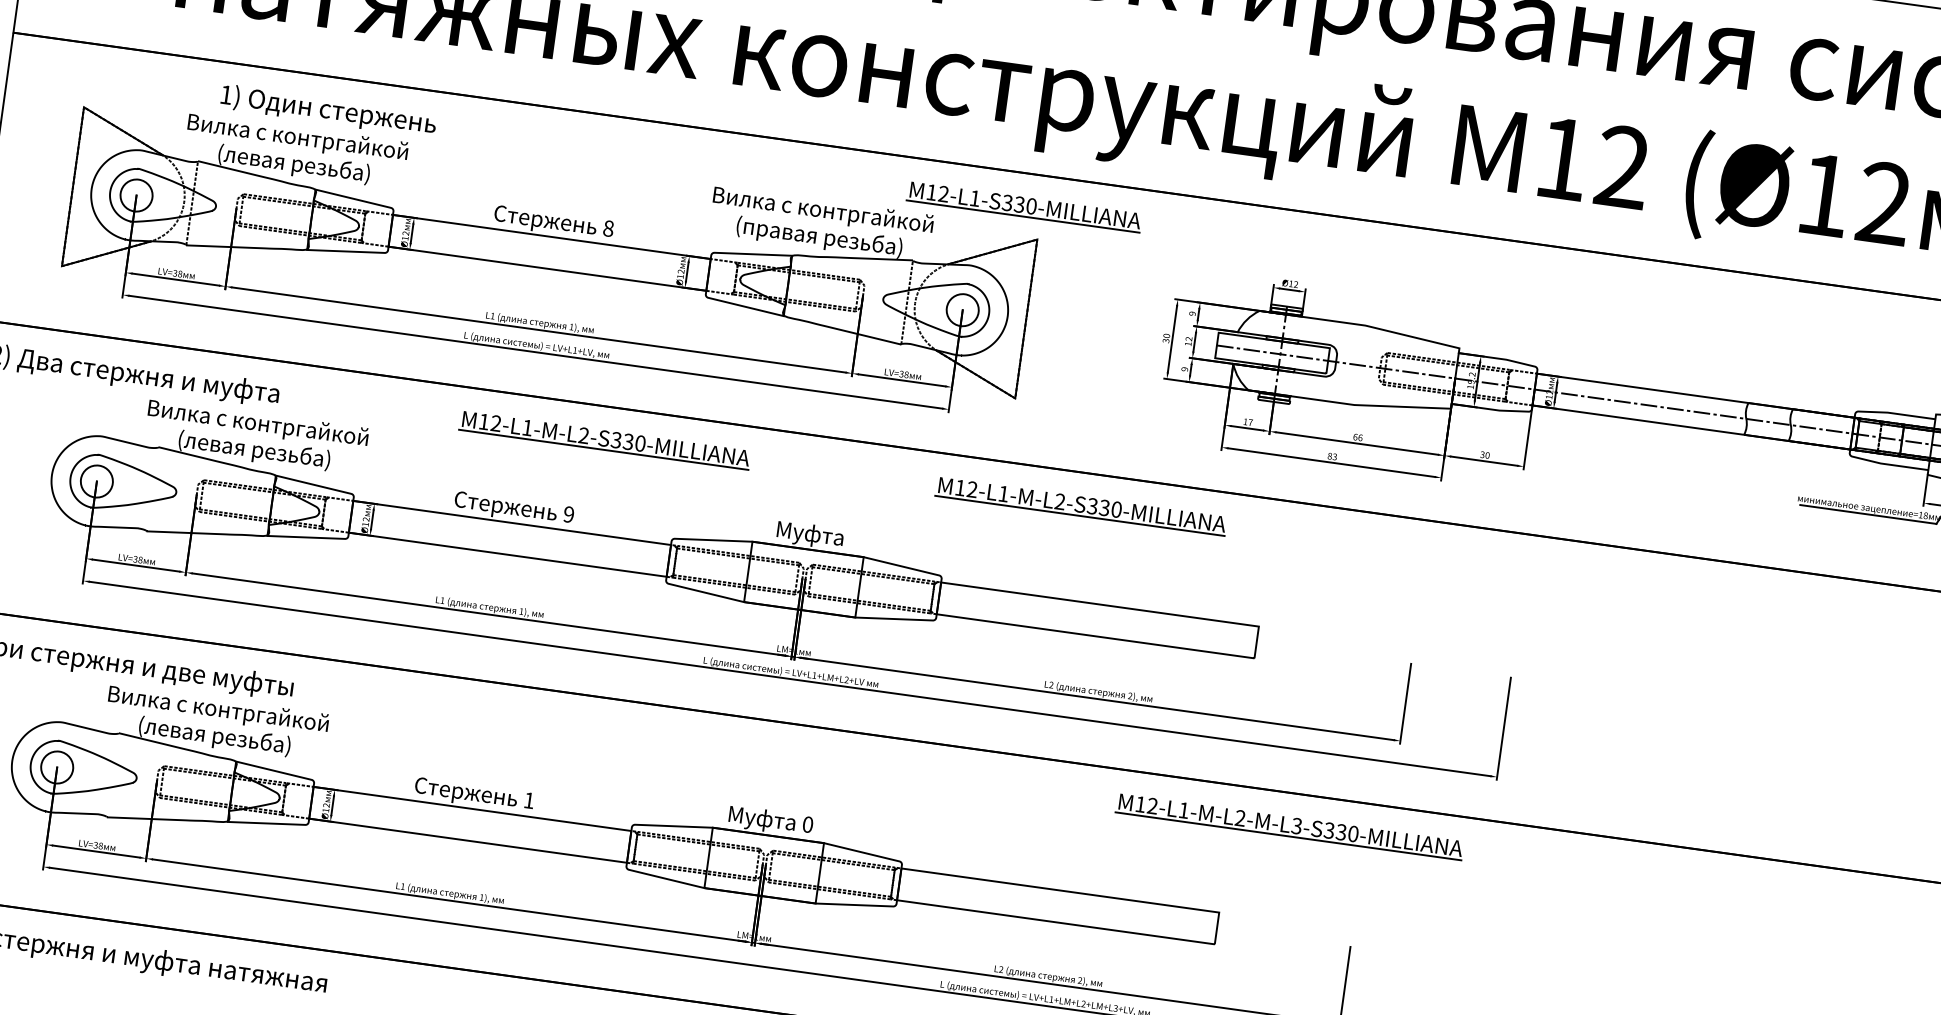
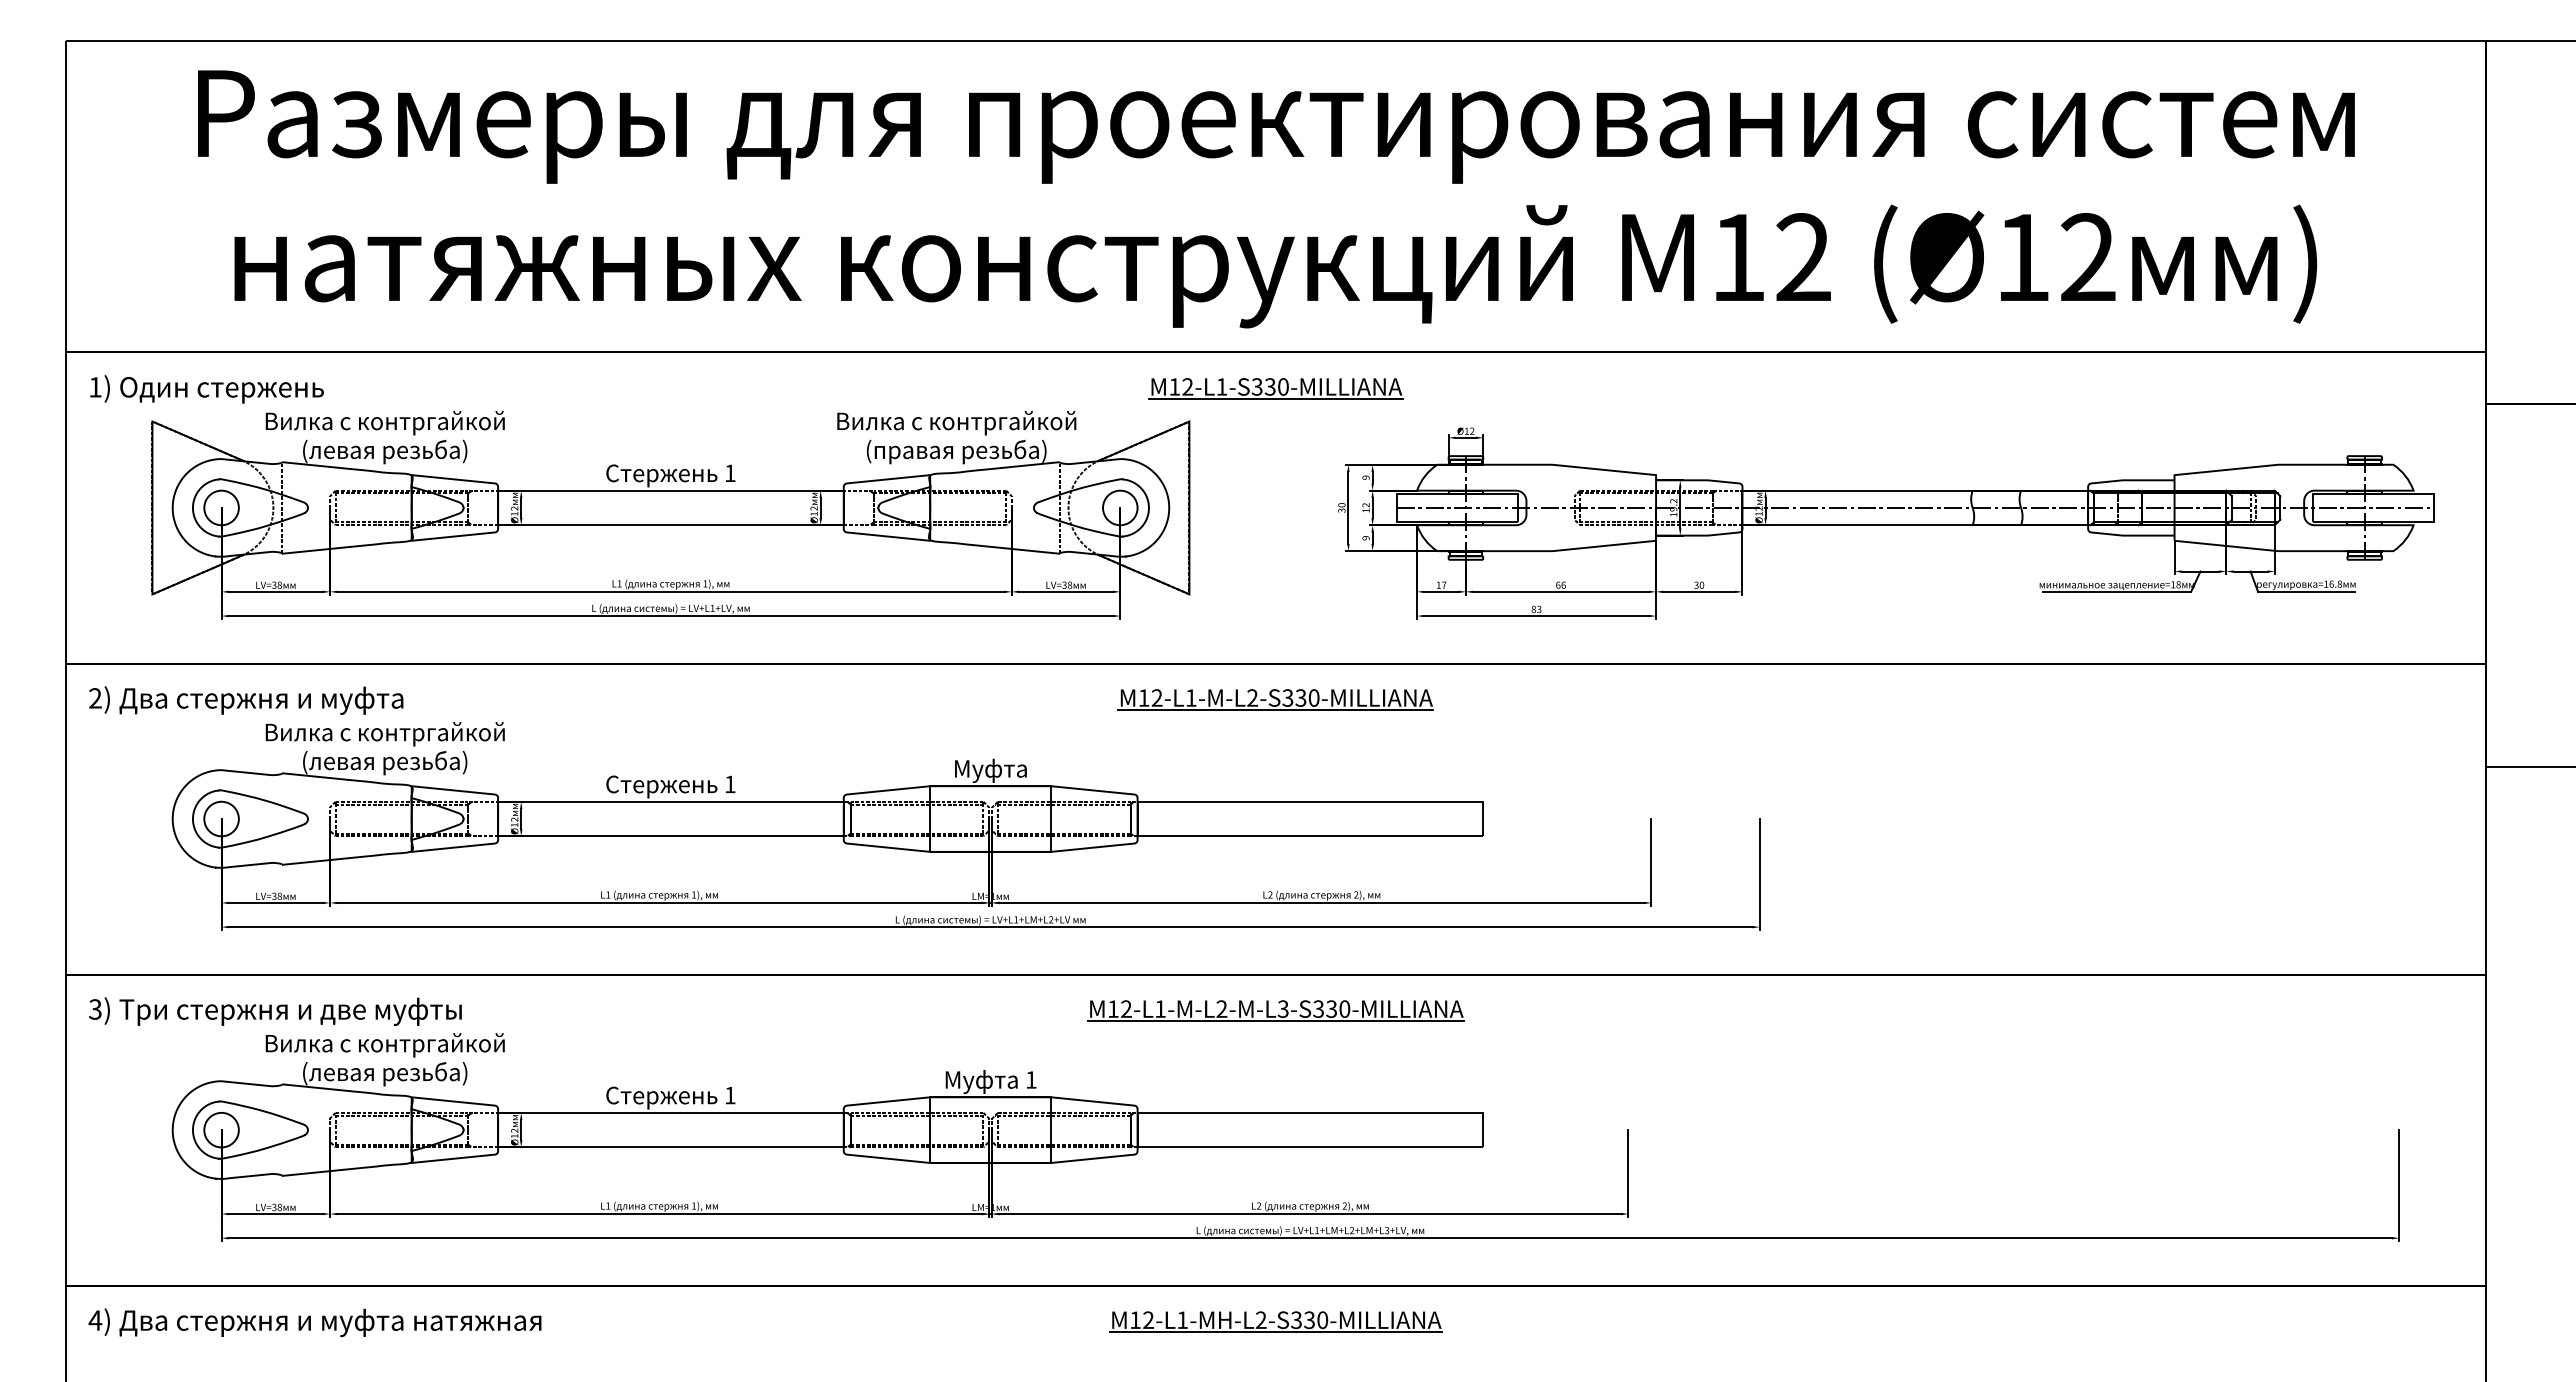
text: (328, 111) -> (206, 389), moved
part: (1024, 206) -> (1275, 388), moved
text: (608, 228) -> (730, 473), 8 -> 1
part: (604, 439) -> (757, 699), removed
text: (568, 514) -> (729, 784), 9 -> 1
text: (808, 824) -> (1031, 1079), 0 -> 1
part: (1289, 826) -> (1275, 1010), moved

